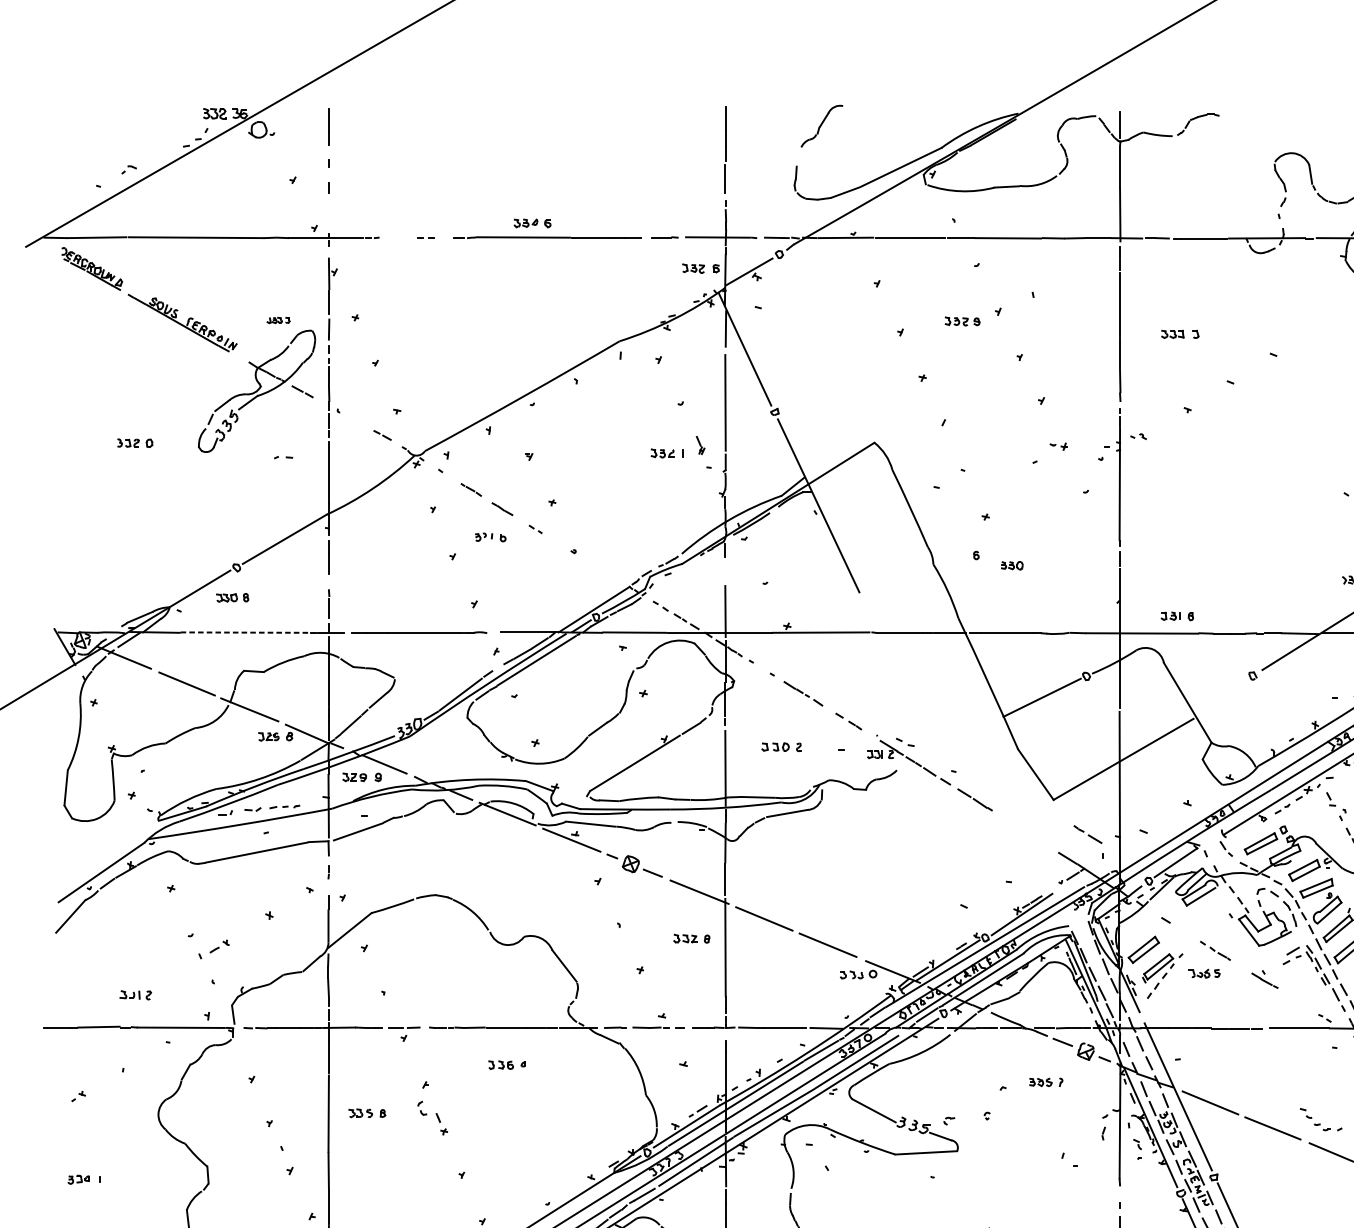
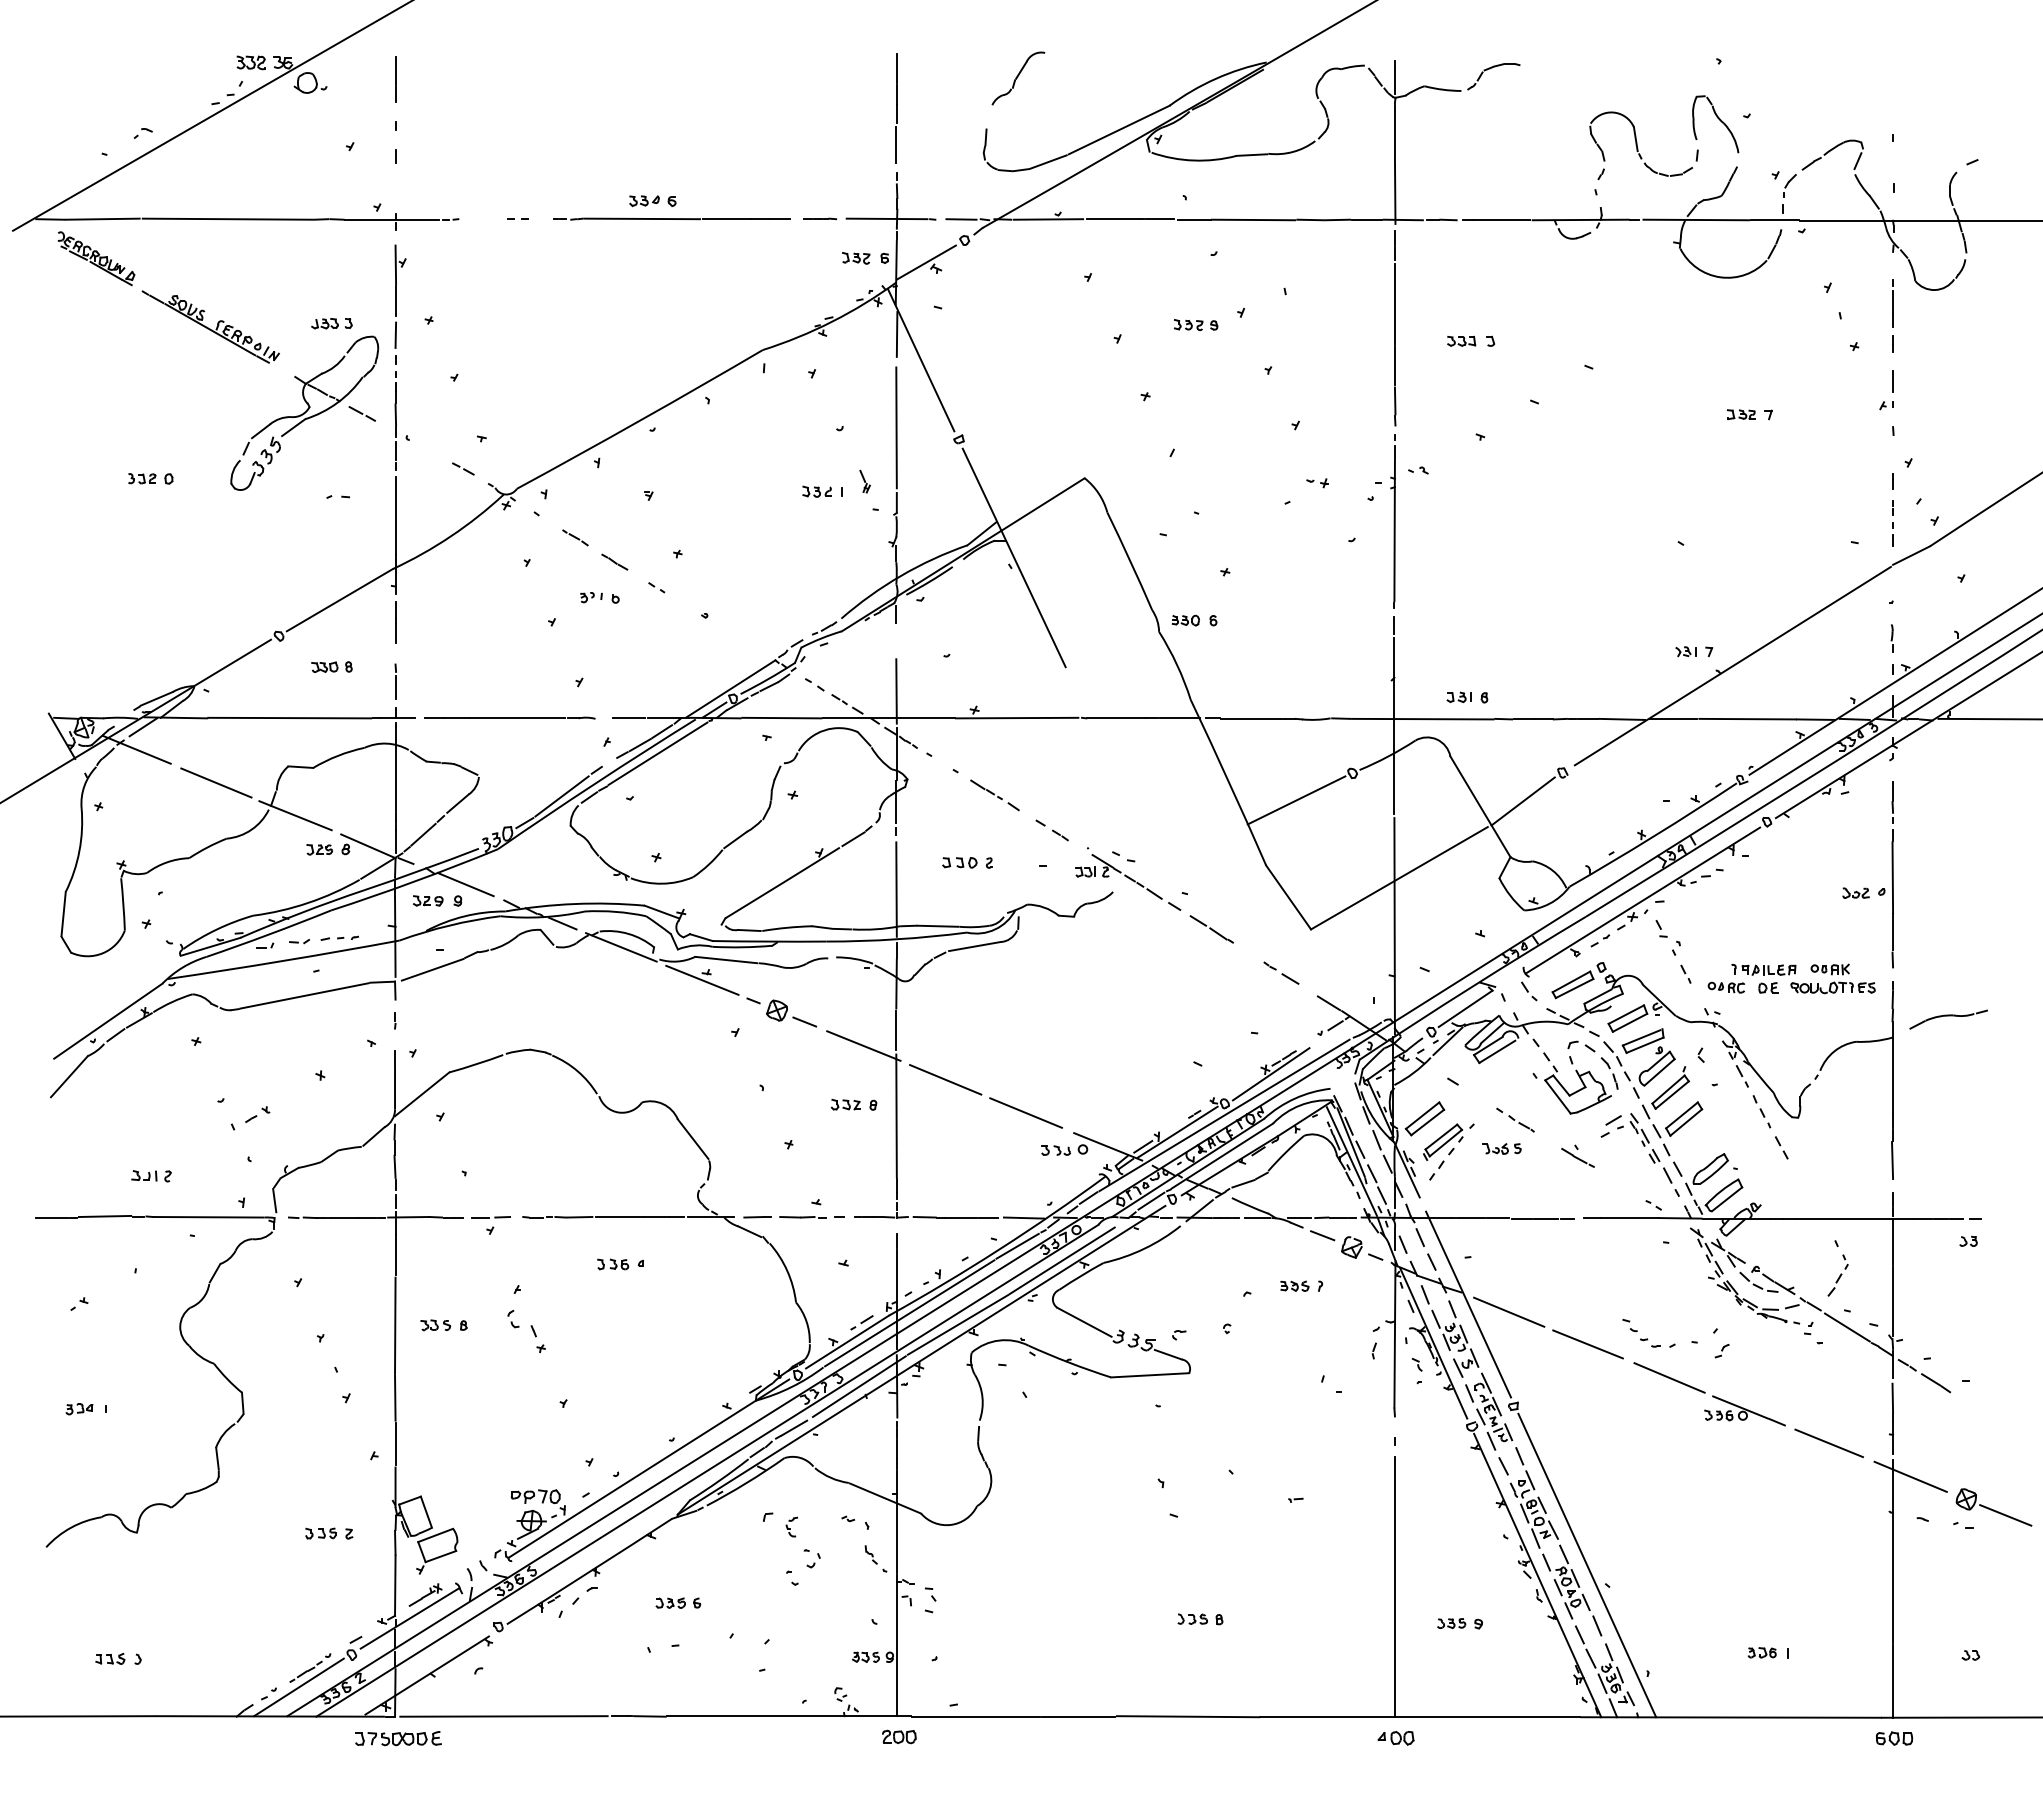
part: (278, 320) -> (331, 323), size x1.43
part: (1012, 565) -> (1185, 620), moved
part: (232, 597) -> (331, 666), moved
line: (244, 632) -> (289, 718), dashed -> solid
line: (1221, 698) -> (1522, 801), added
part: (1088, 834) -> (1281, 972), moved

